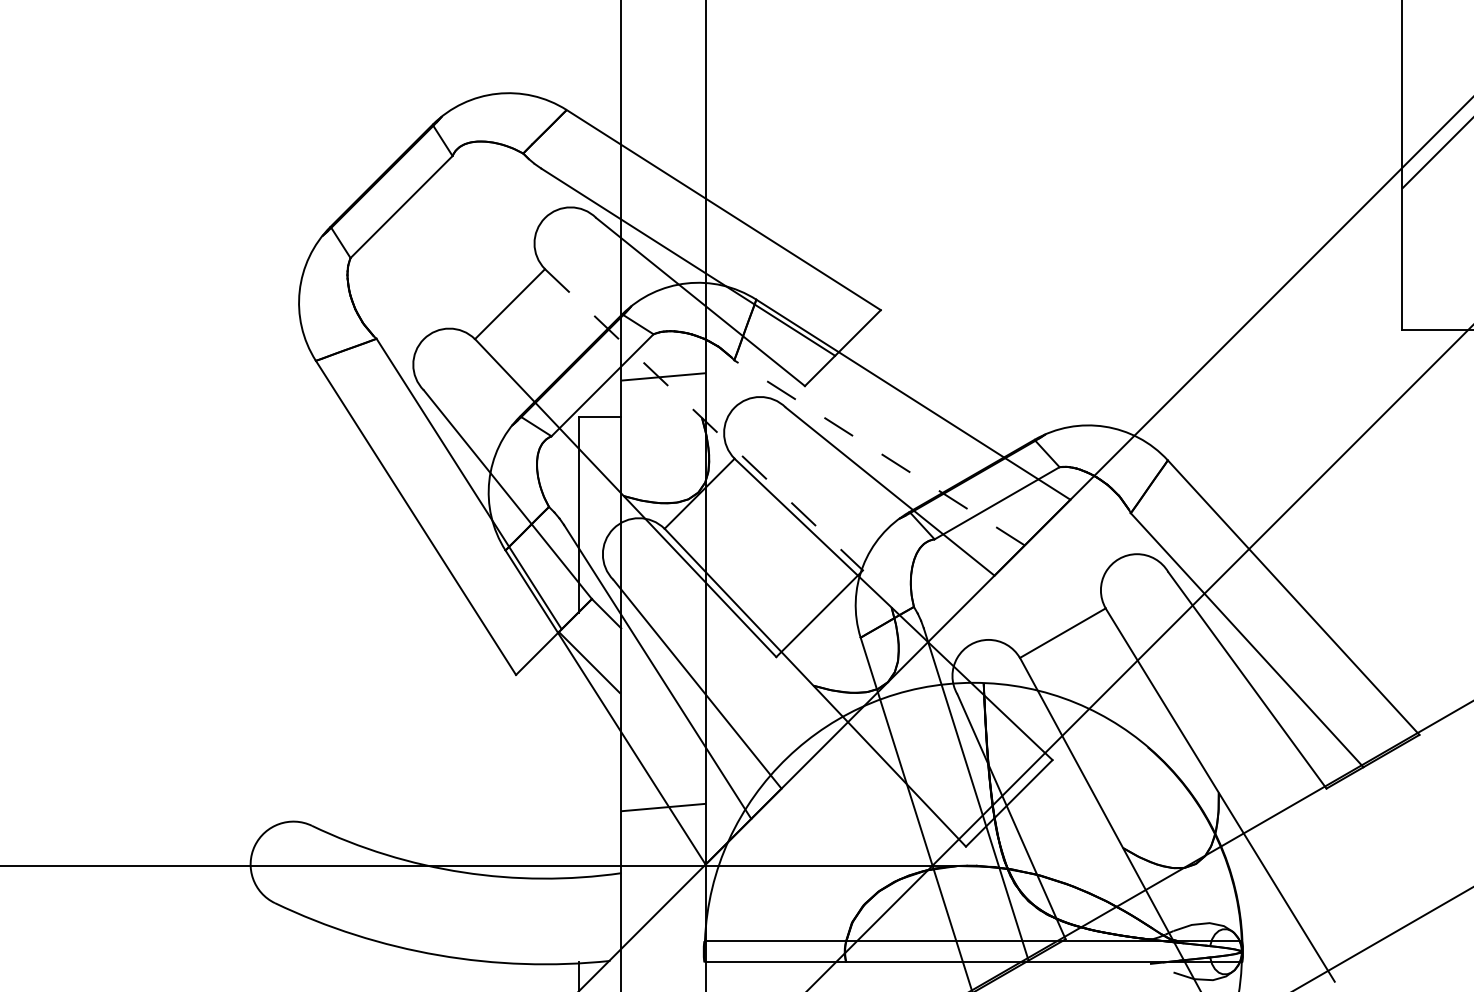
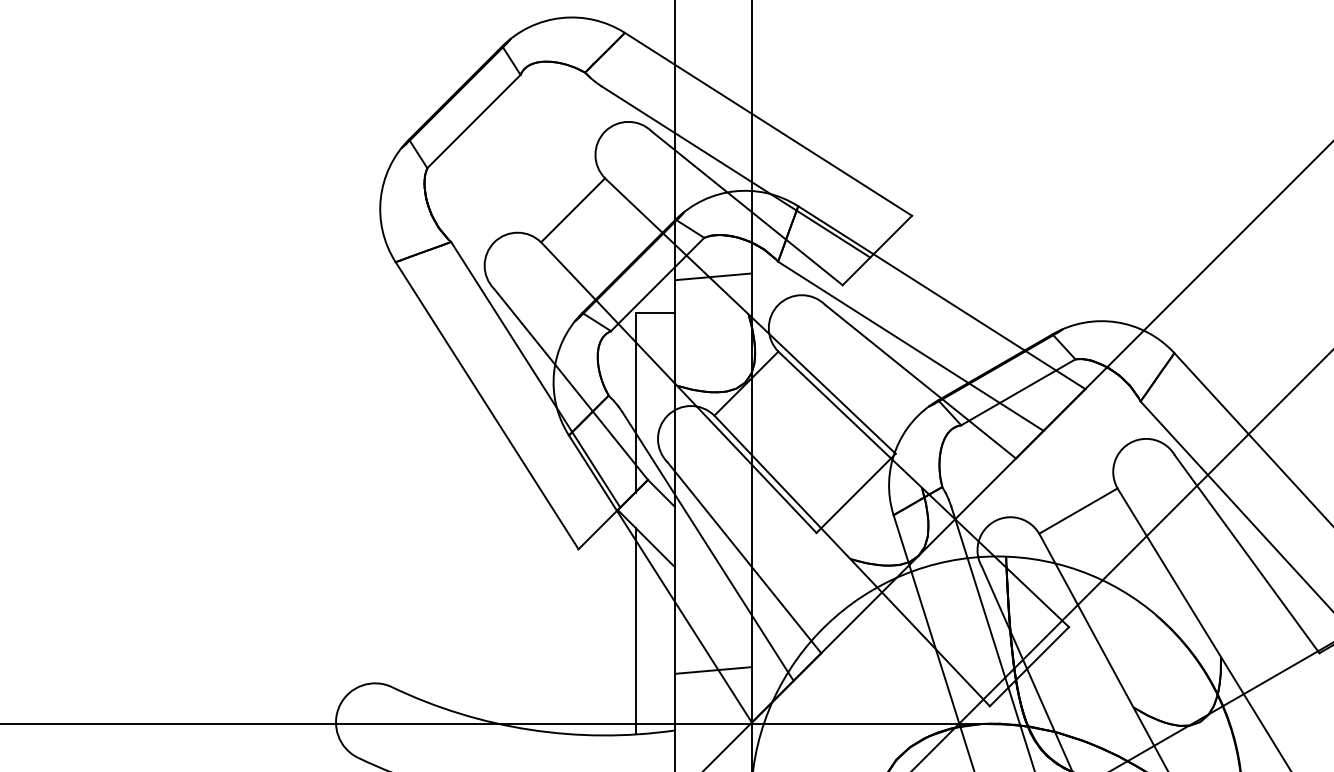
line: (704, 420) -> (750, 316), dashed -> solid
line: (879, 452) -> (910, 345), dashed -> solid
line: (578, 763) -> (635, 630), added

